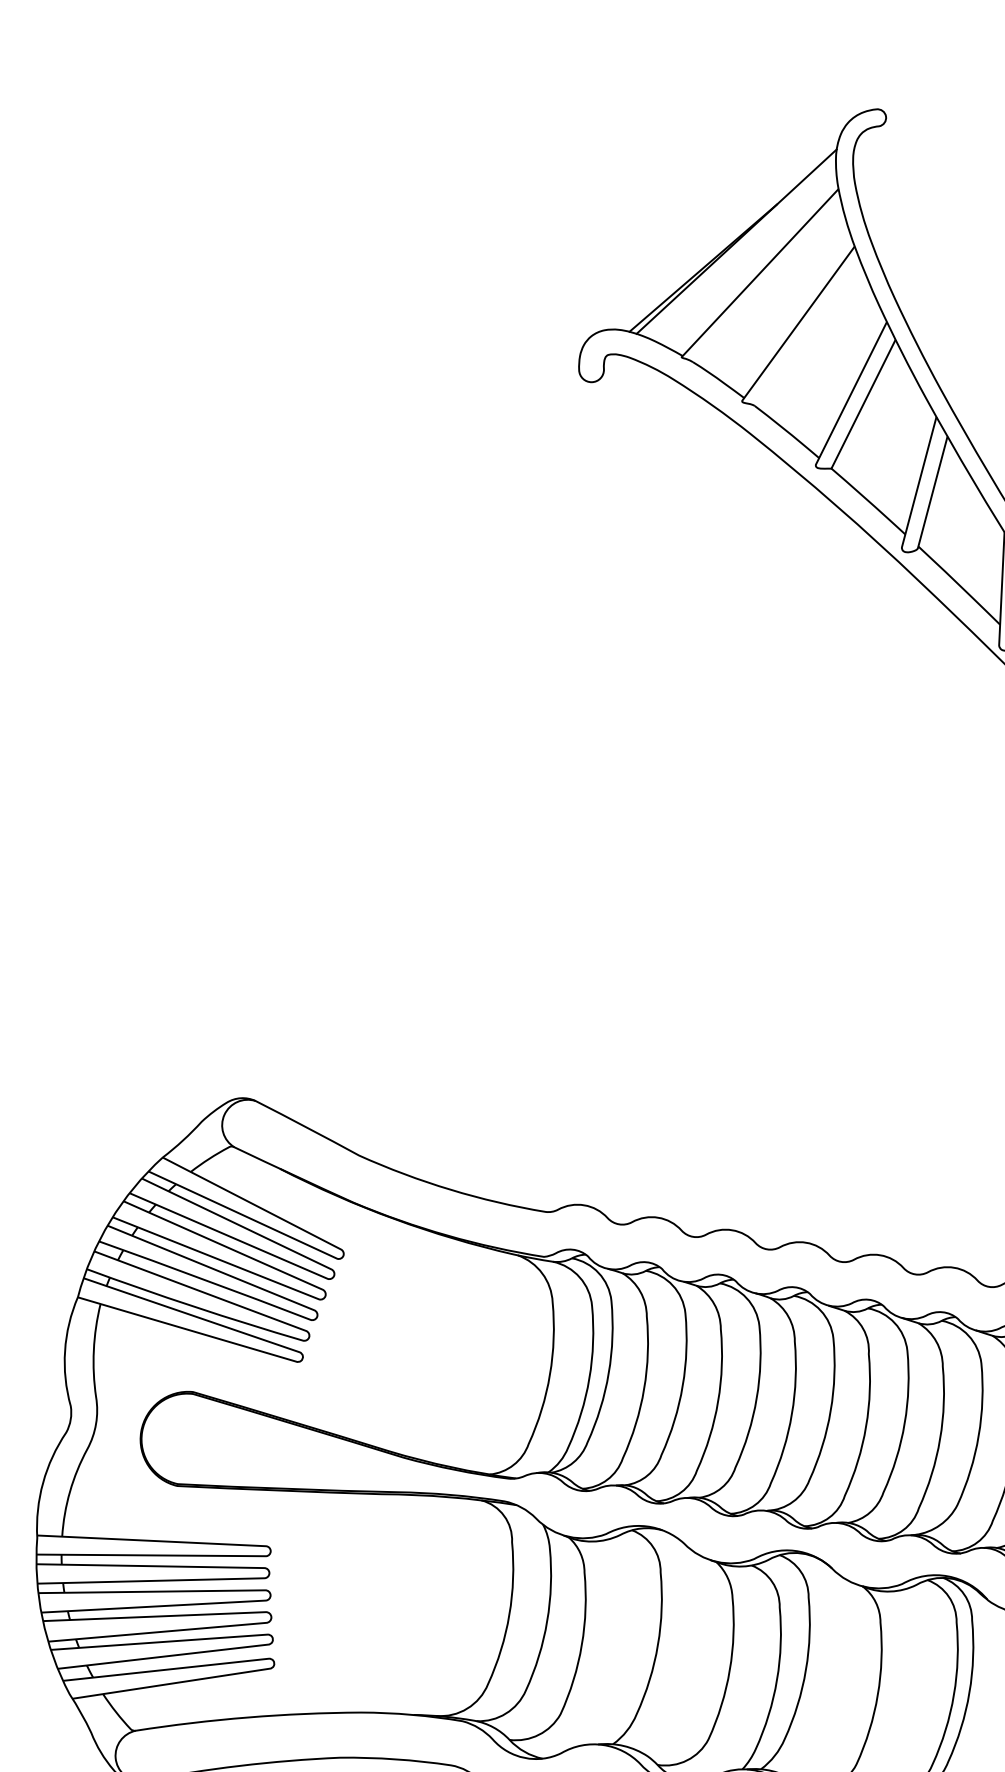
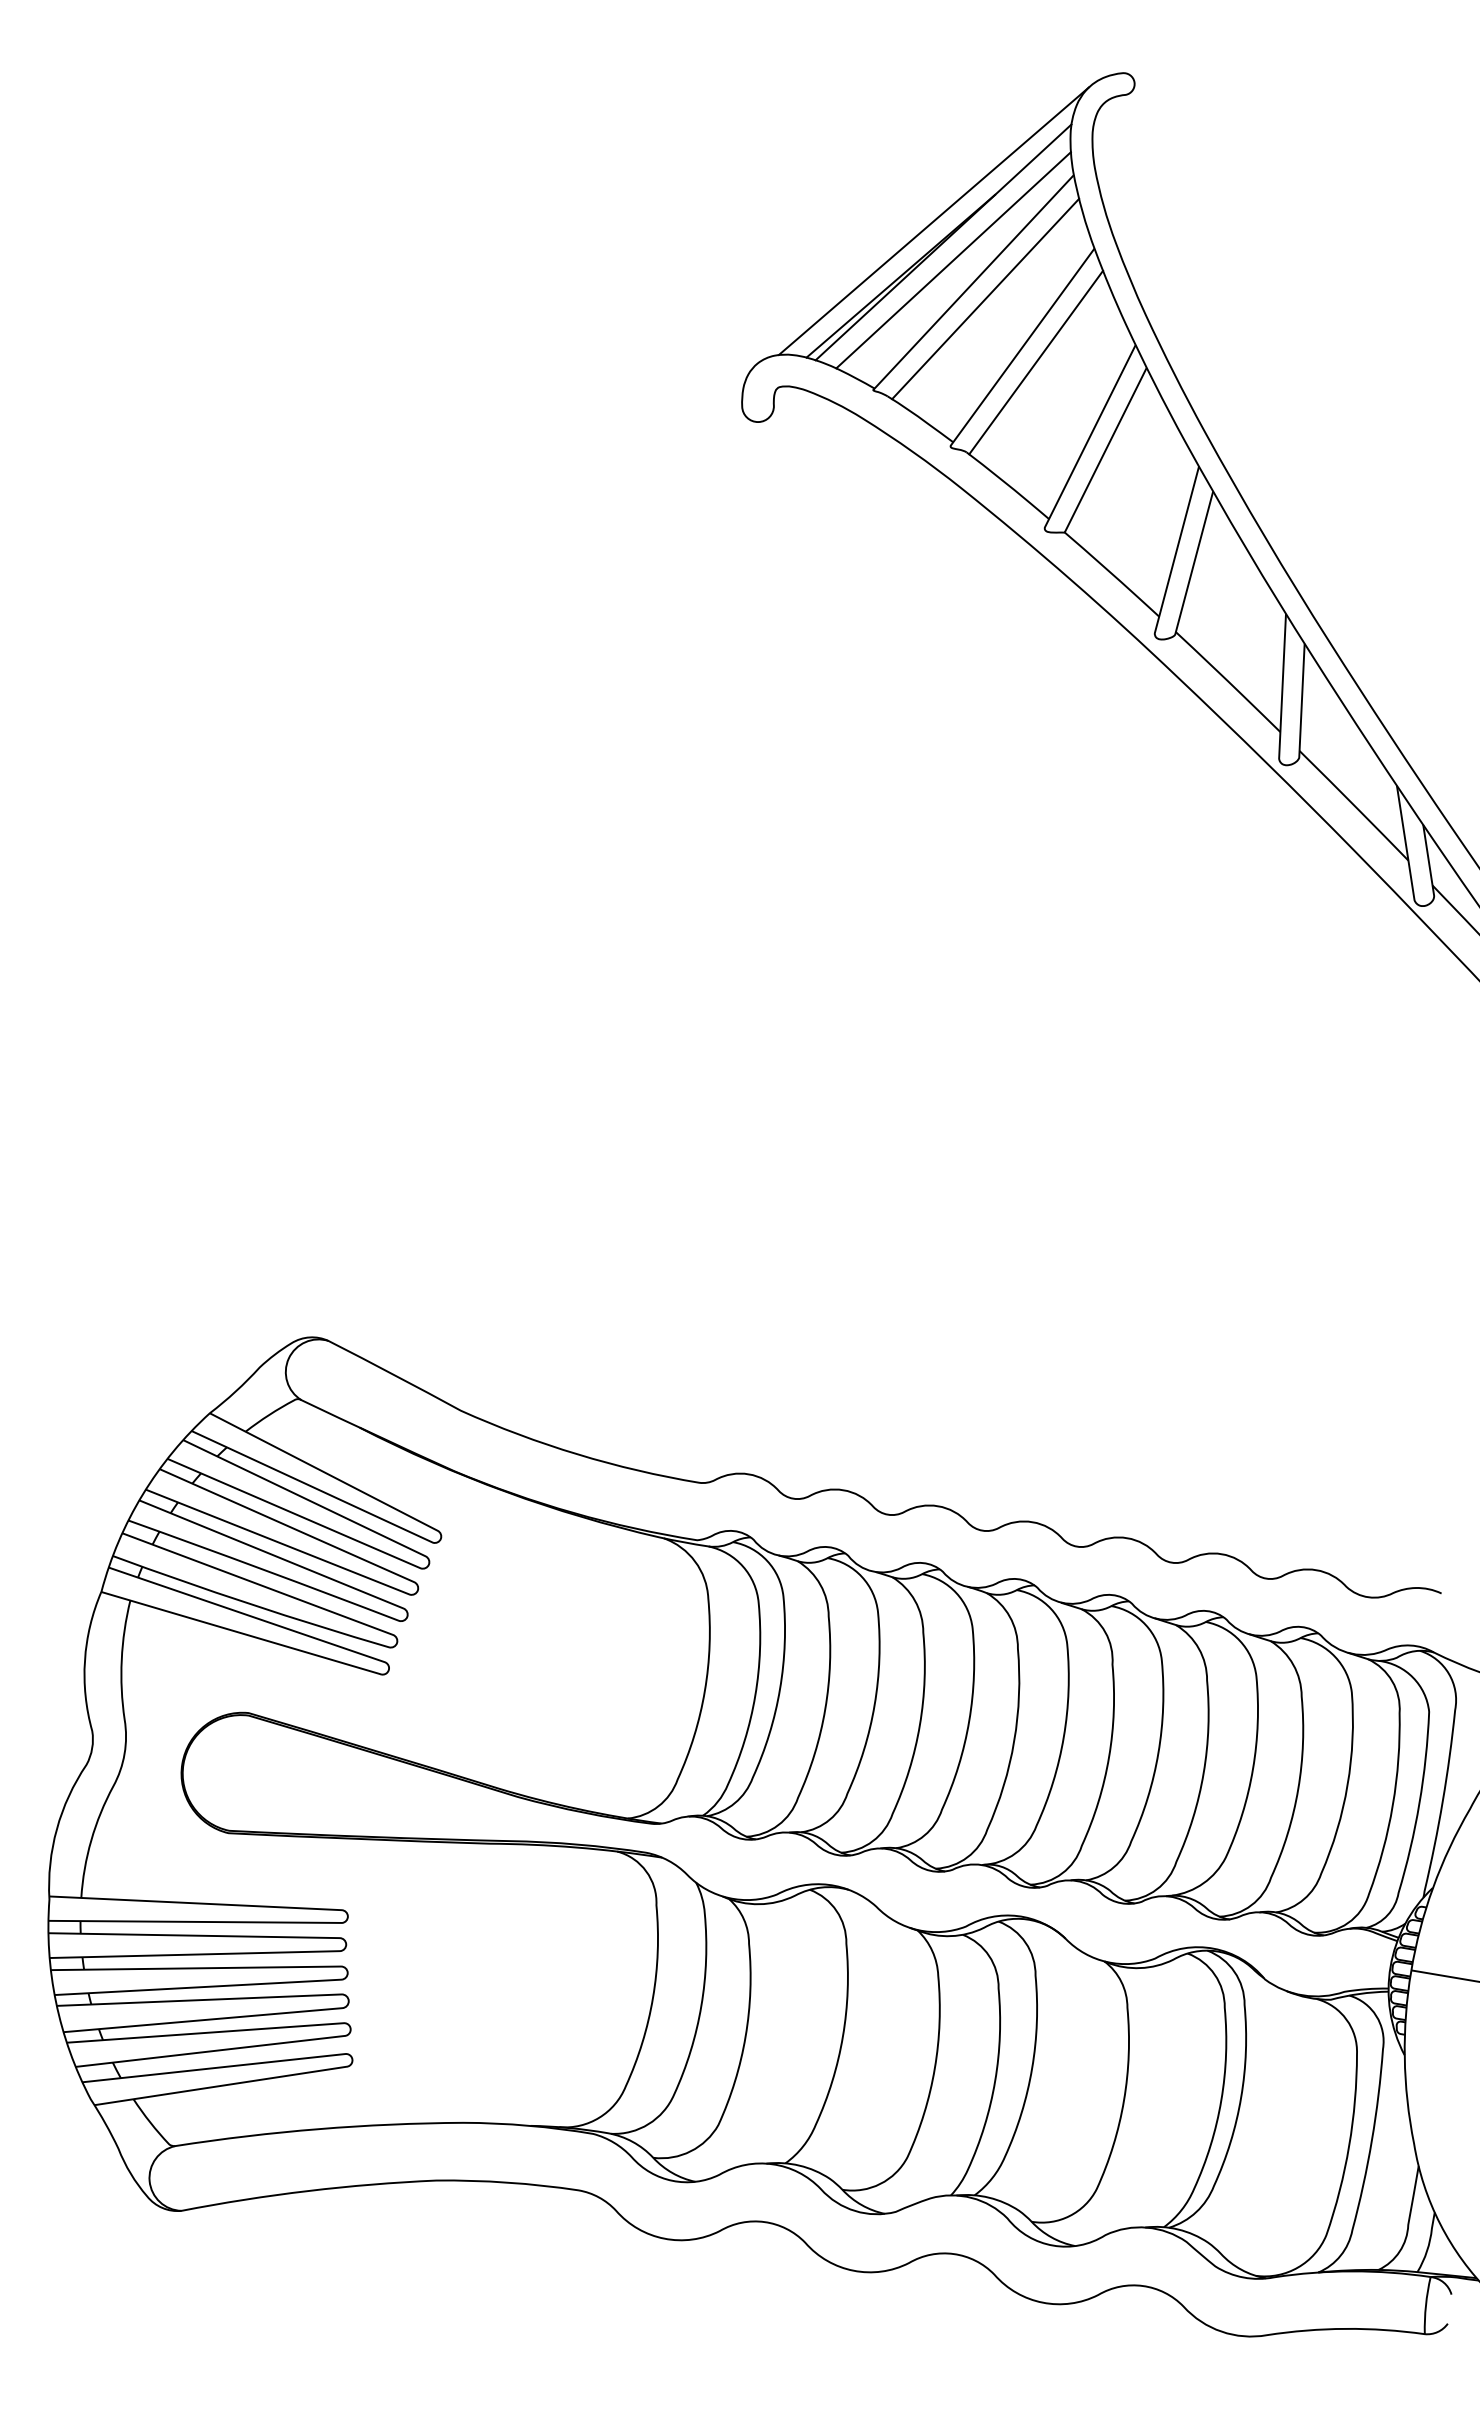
line: (728, 225) -> (933, 221), added
line: (744, 255) -> (953, 260), added
line: (769, 285) -> (985, 298), added
line: (809, 335) -> (1036, 362), added

